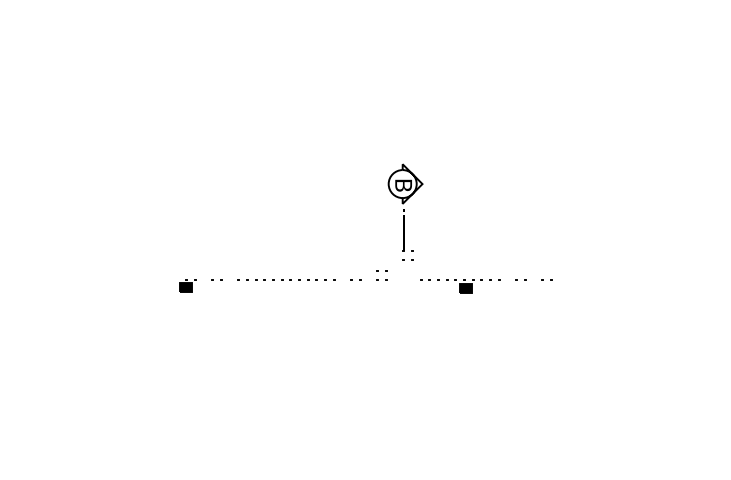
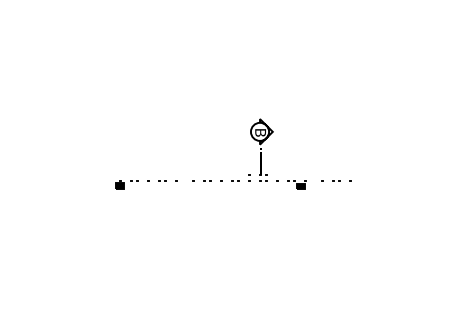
part: (404, 211) -> (261, 149), moved

